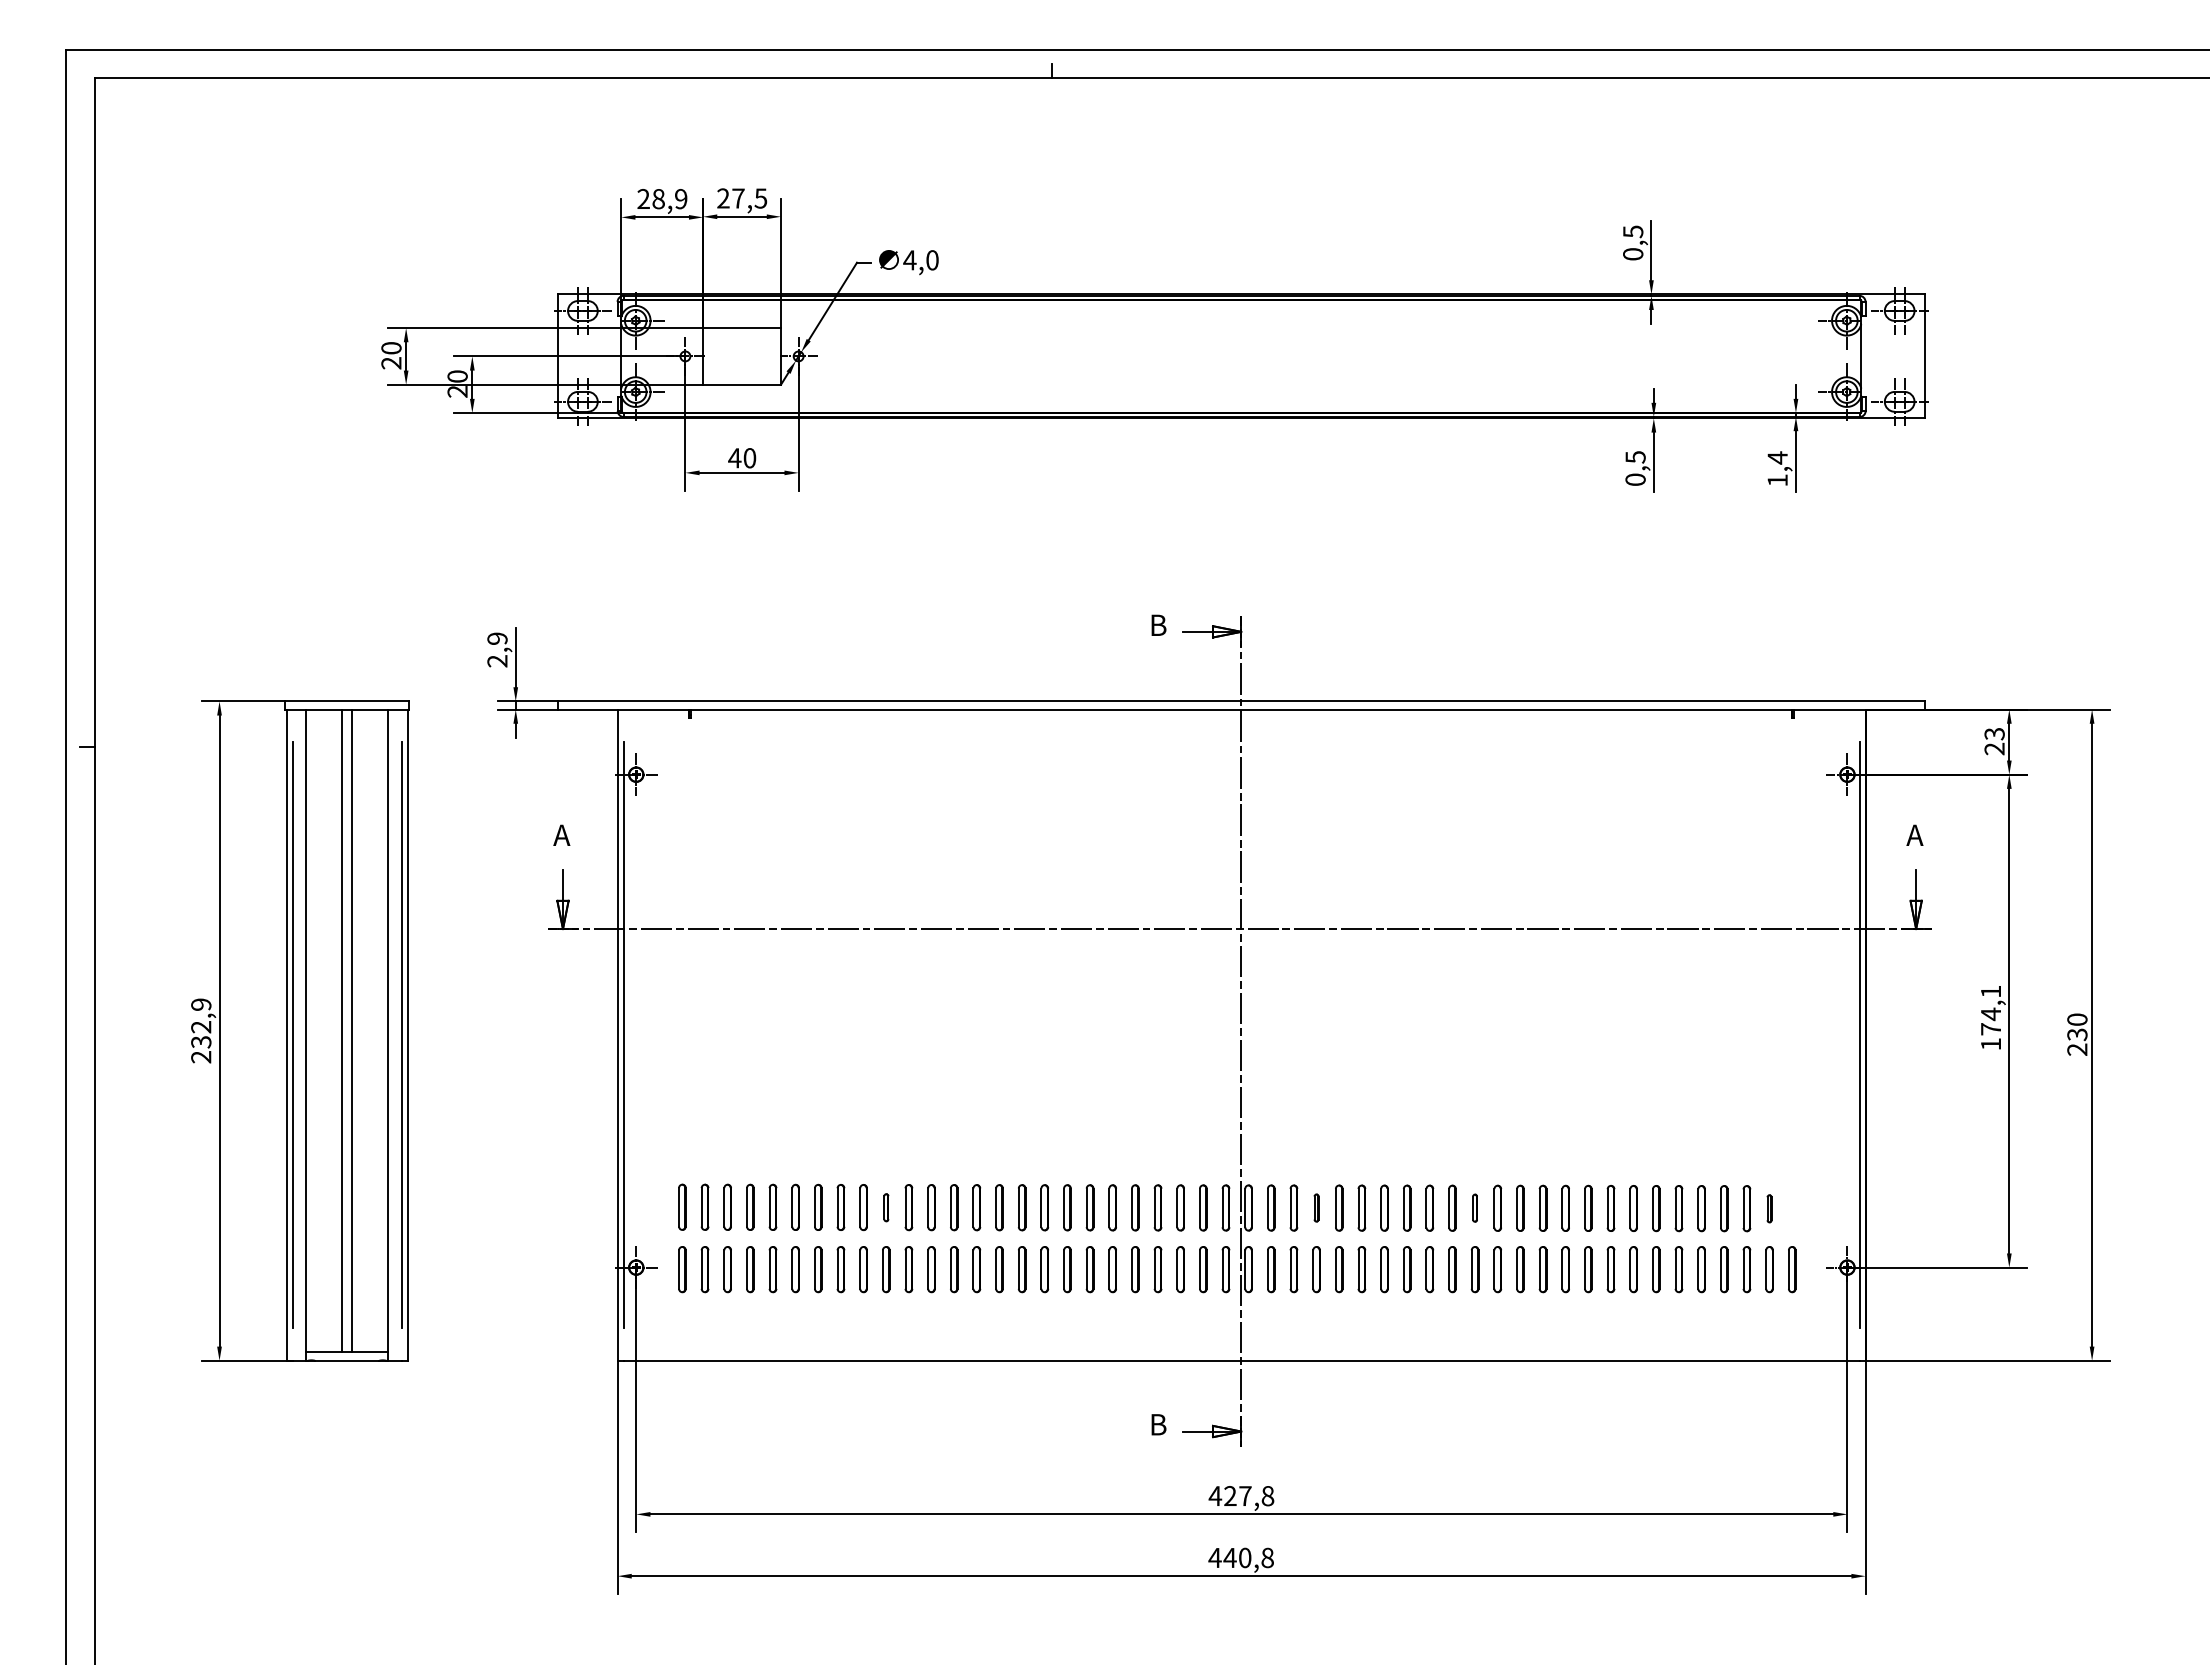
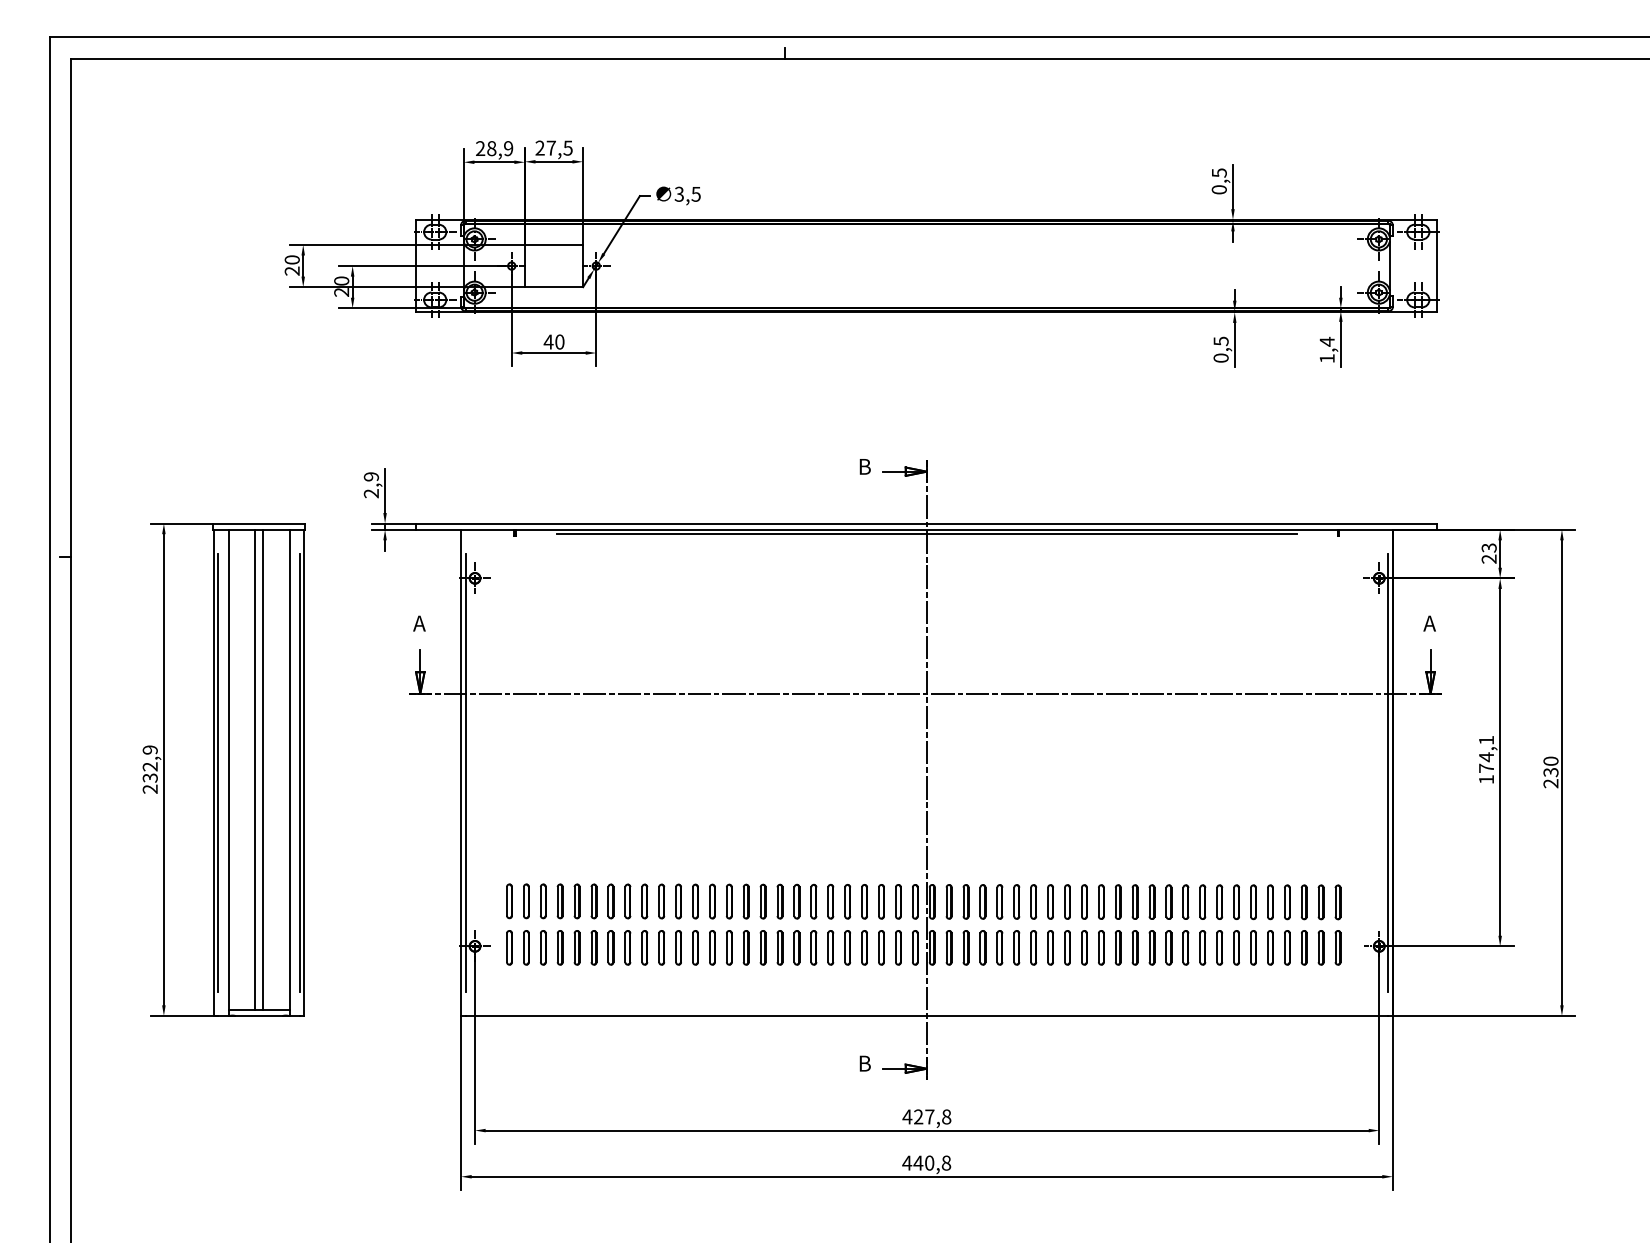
text: (920, 260) -> (687, 194), 4,0 -> 3,5
line: (1241, 715) -> (926, 534), added
part: (886, 1207) -> (661, 901), size x1.67
part: (1316, 1207) -> (982, 901), size x1.67
part: (1474, 1207) -> (1100, 901), size x1.67
part: (1769, 1208) -> (1321, 902), size x1.67
part: (1792, 1208) -> (1338, 902), added

